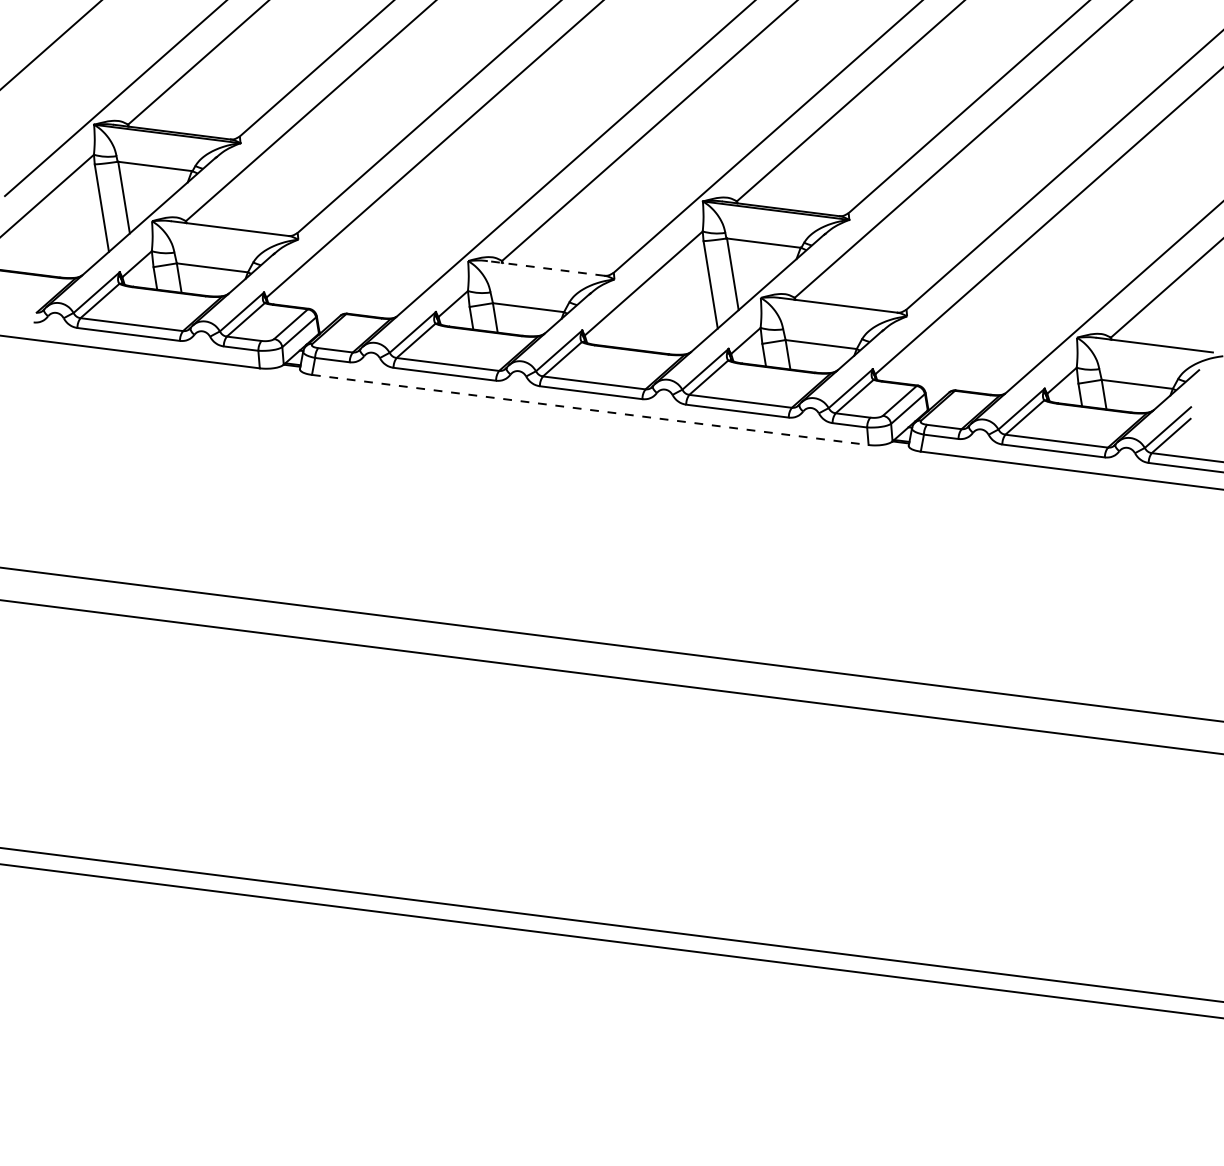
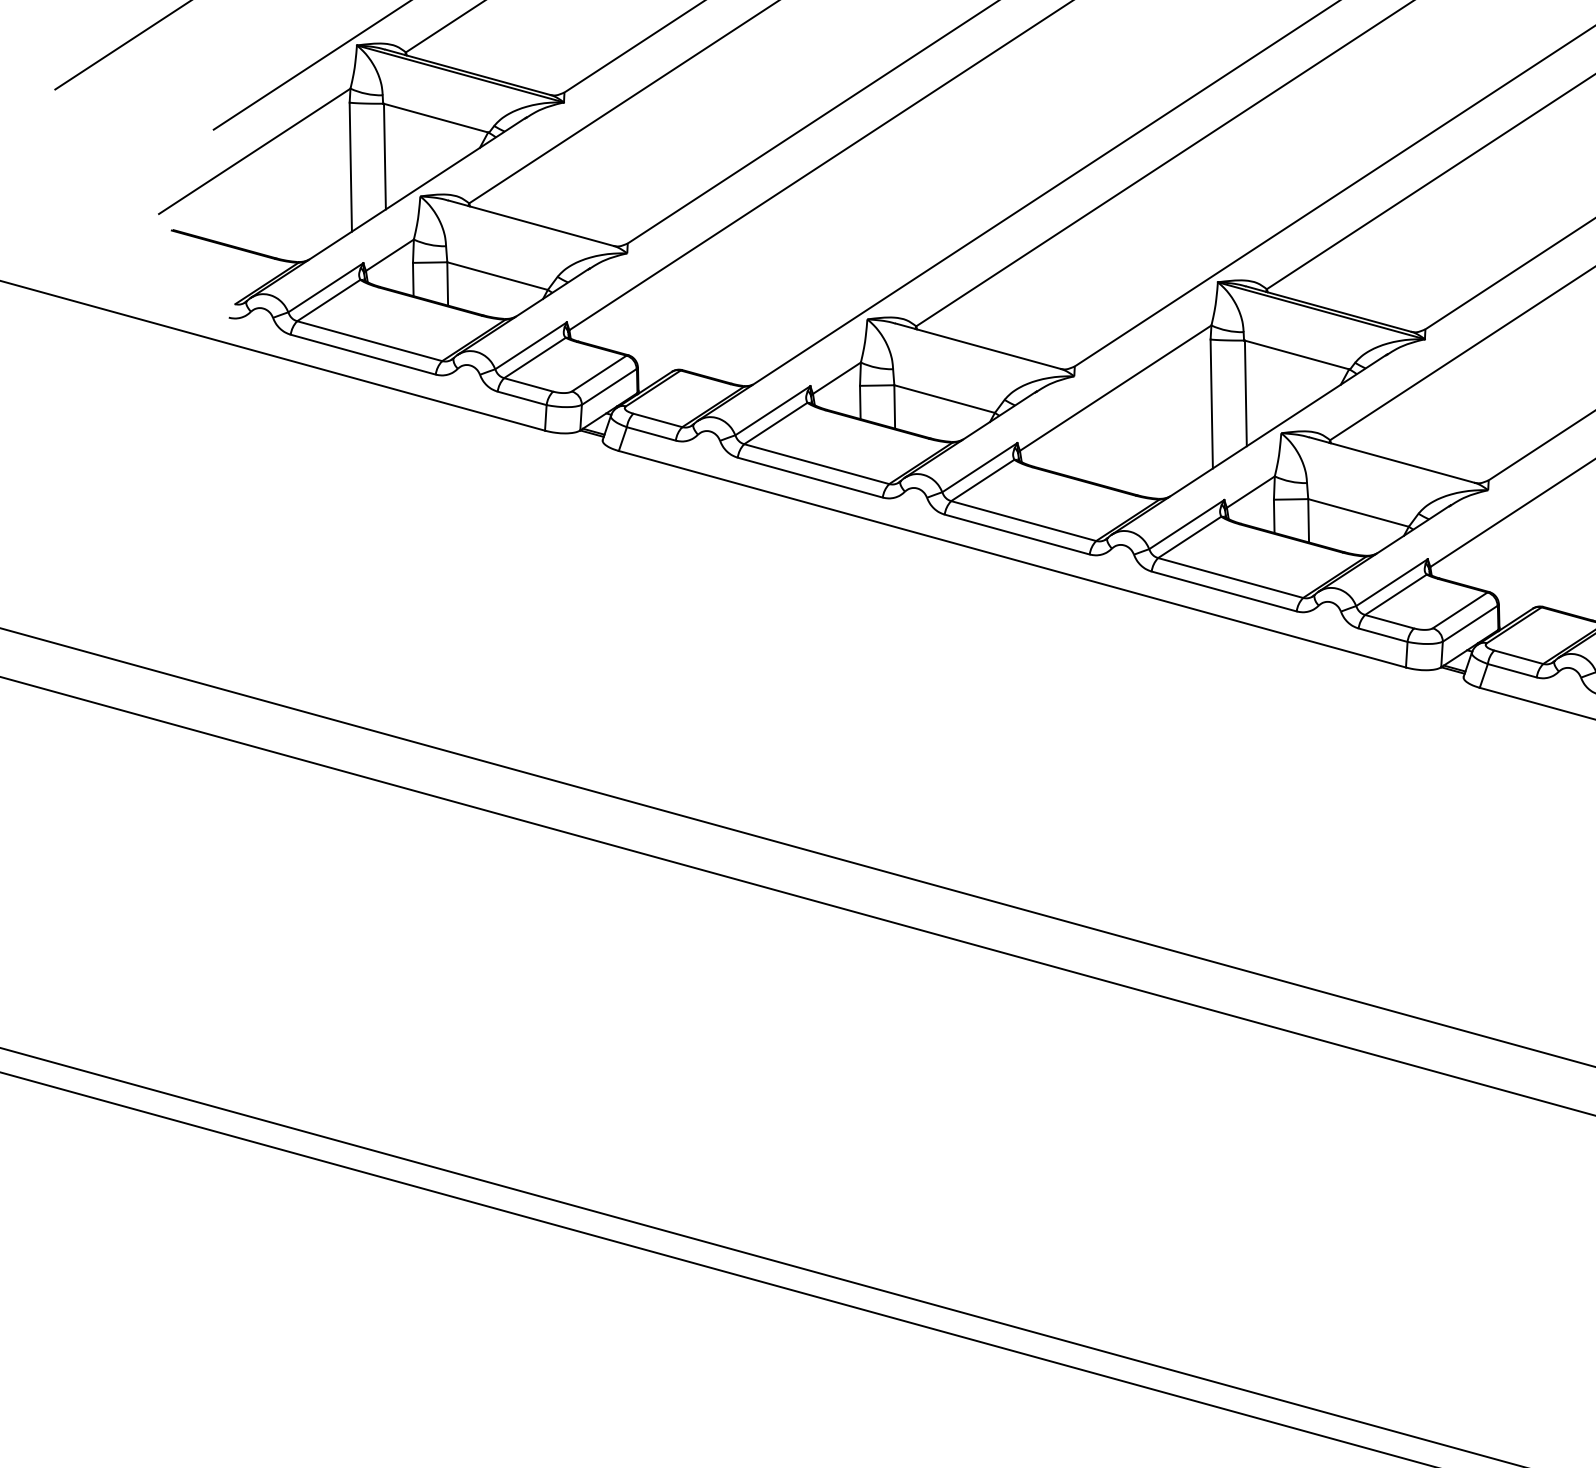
line: (546, 268) -> (978, 346), dashed -> solid
line: (590, 410) -> (1012, 560), dashed -> solid

